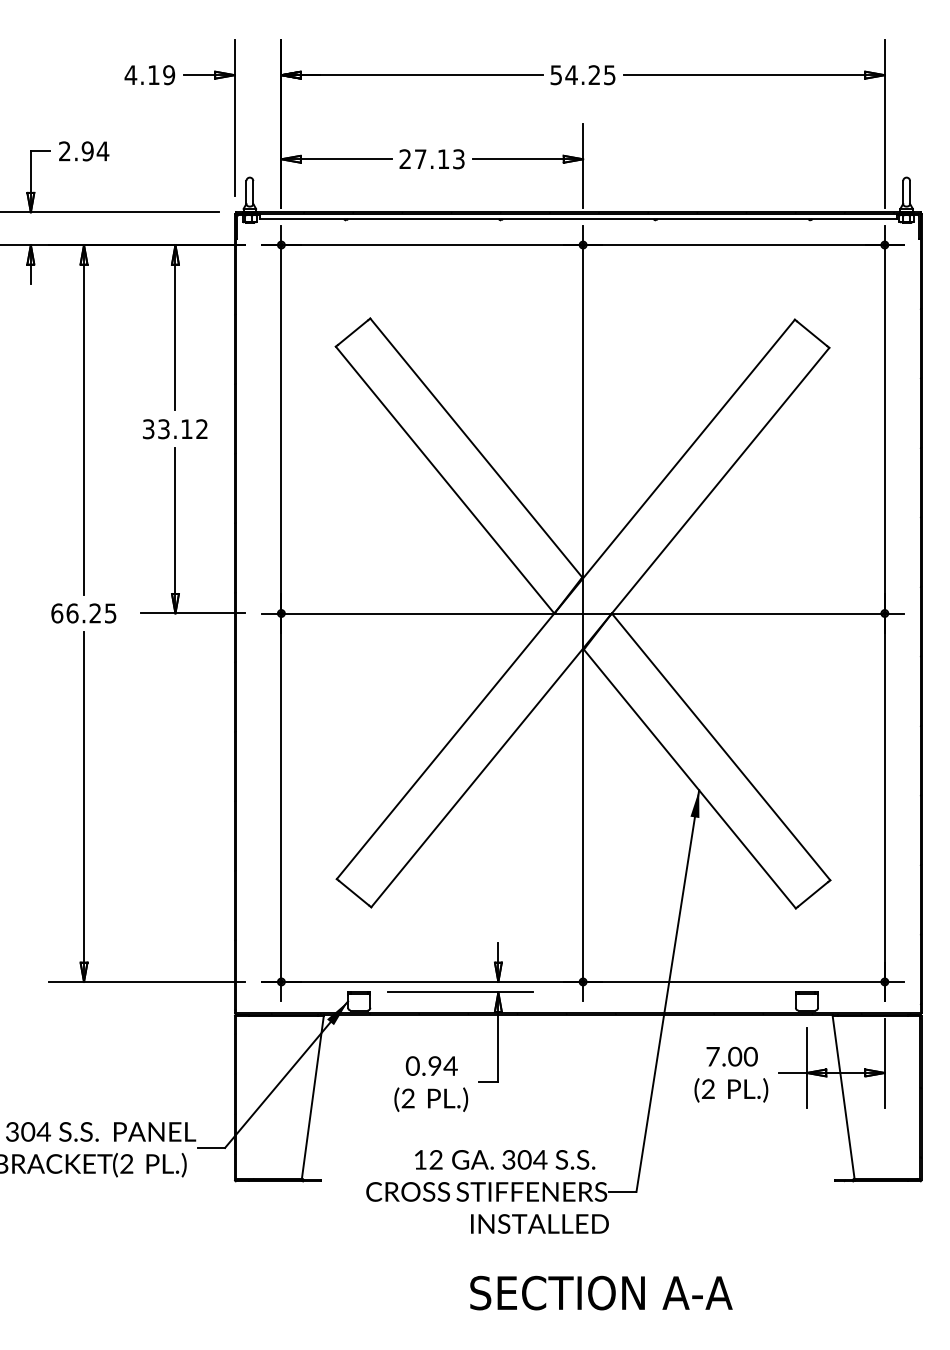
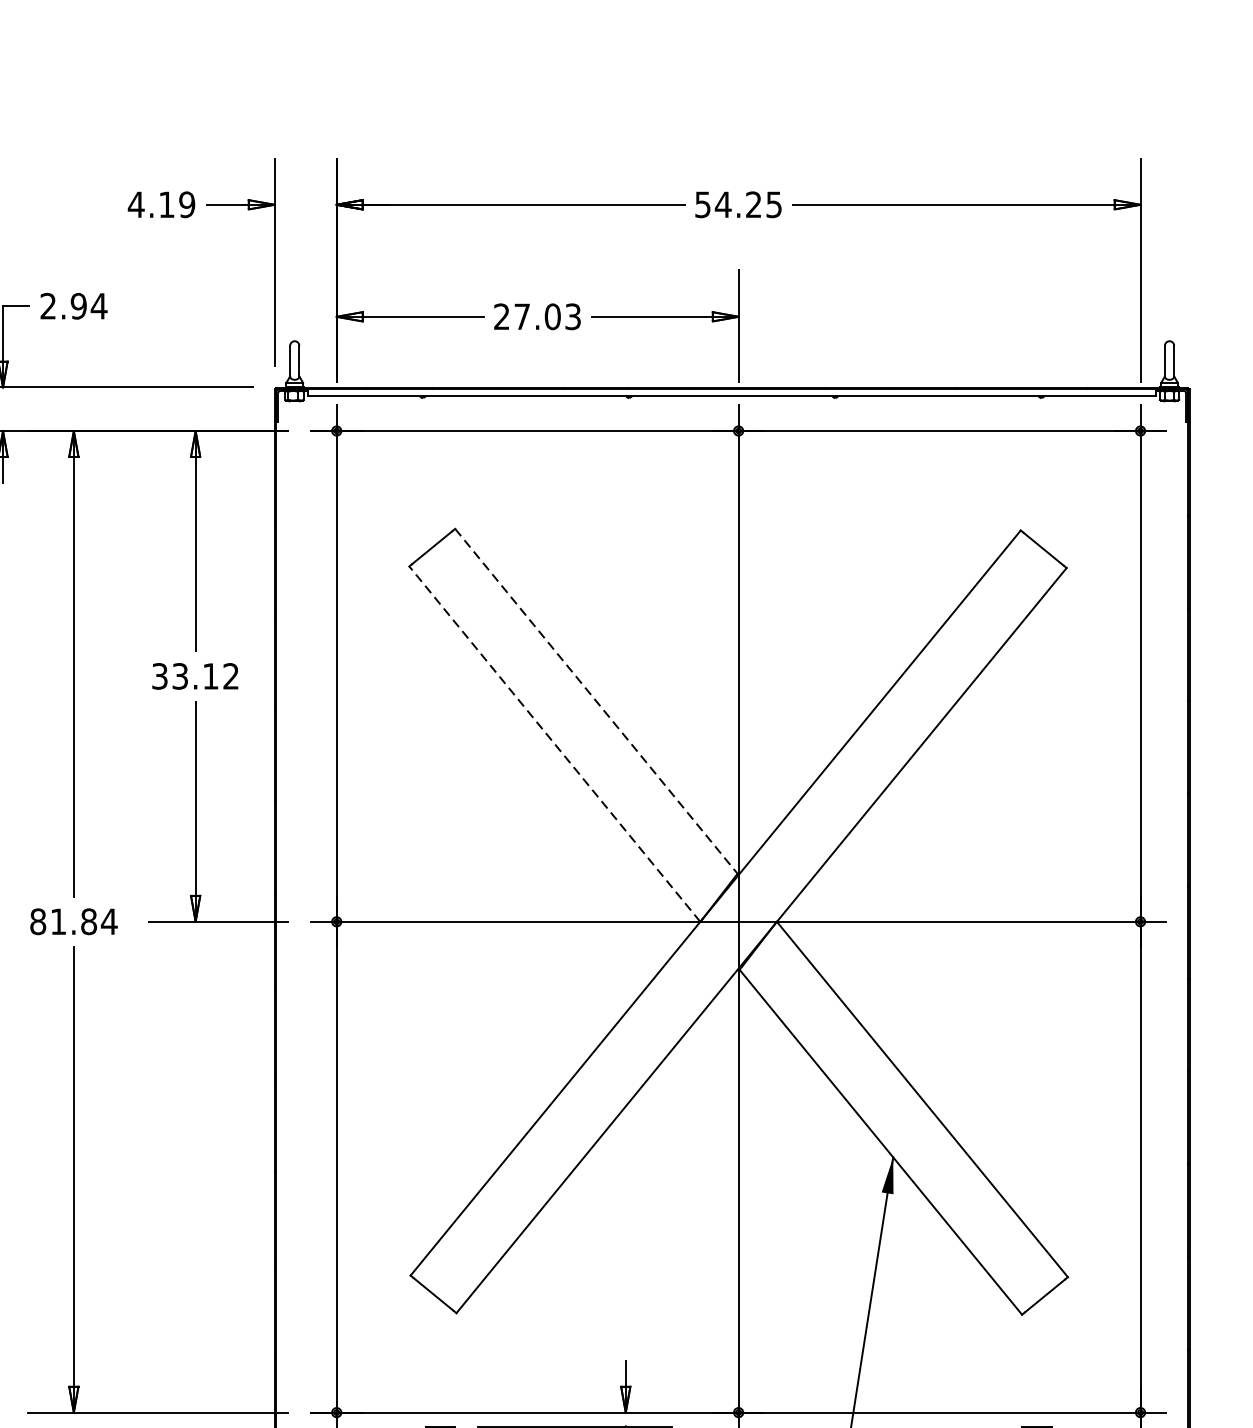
text: (443, 159) -> (552, 317), 27.13 -> 27.03
line: (476, 448) -> (596, 702), solid -> dashed
line: (444, 479) -> (554, 743), solid -> dashed
text: (83, 613) -> (73, 921), 66.25 -> 81.84

